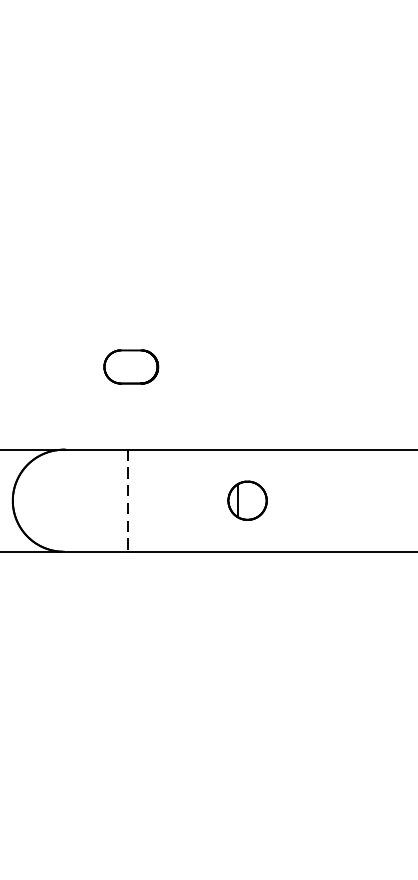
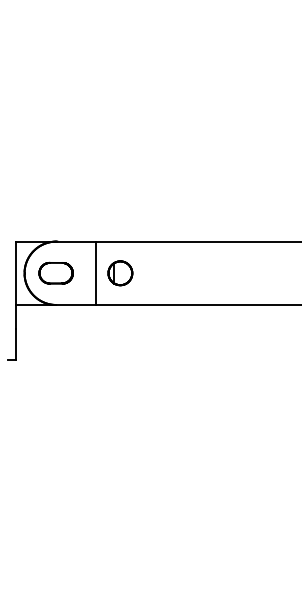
part: (130, 365) -> (55, 272), moved
line: (127, 501) -> (95, 273), dashed -> solid
part: (247, 501) -> (120, 273), moved

